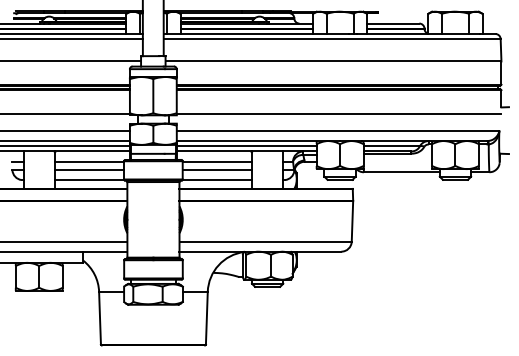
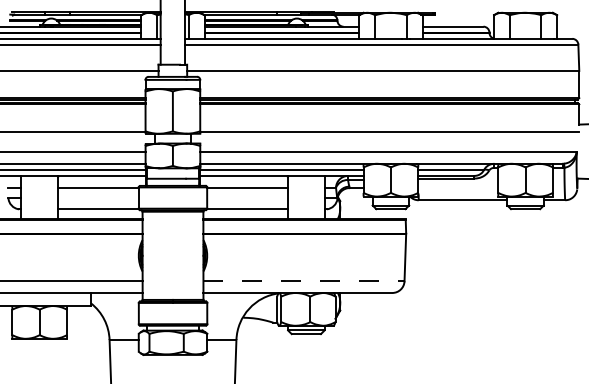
line: (89, 170) -> (98, 198), removed
line: (217, 170) -> (247, 198), removed
line: (266, 241) -> (304, 281), solid -> dashed

